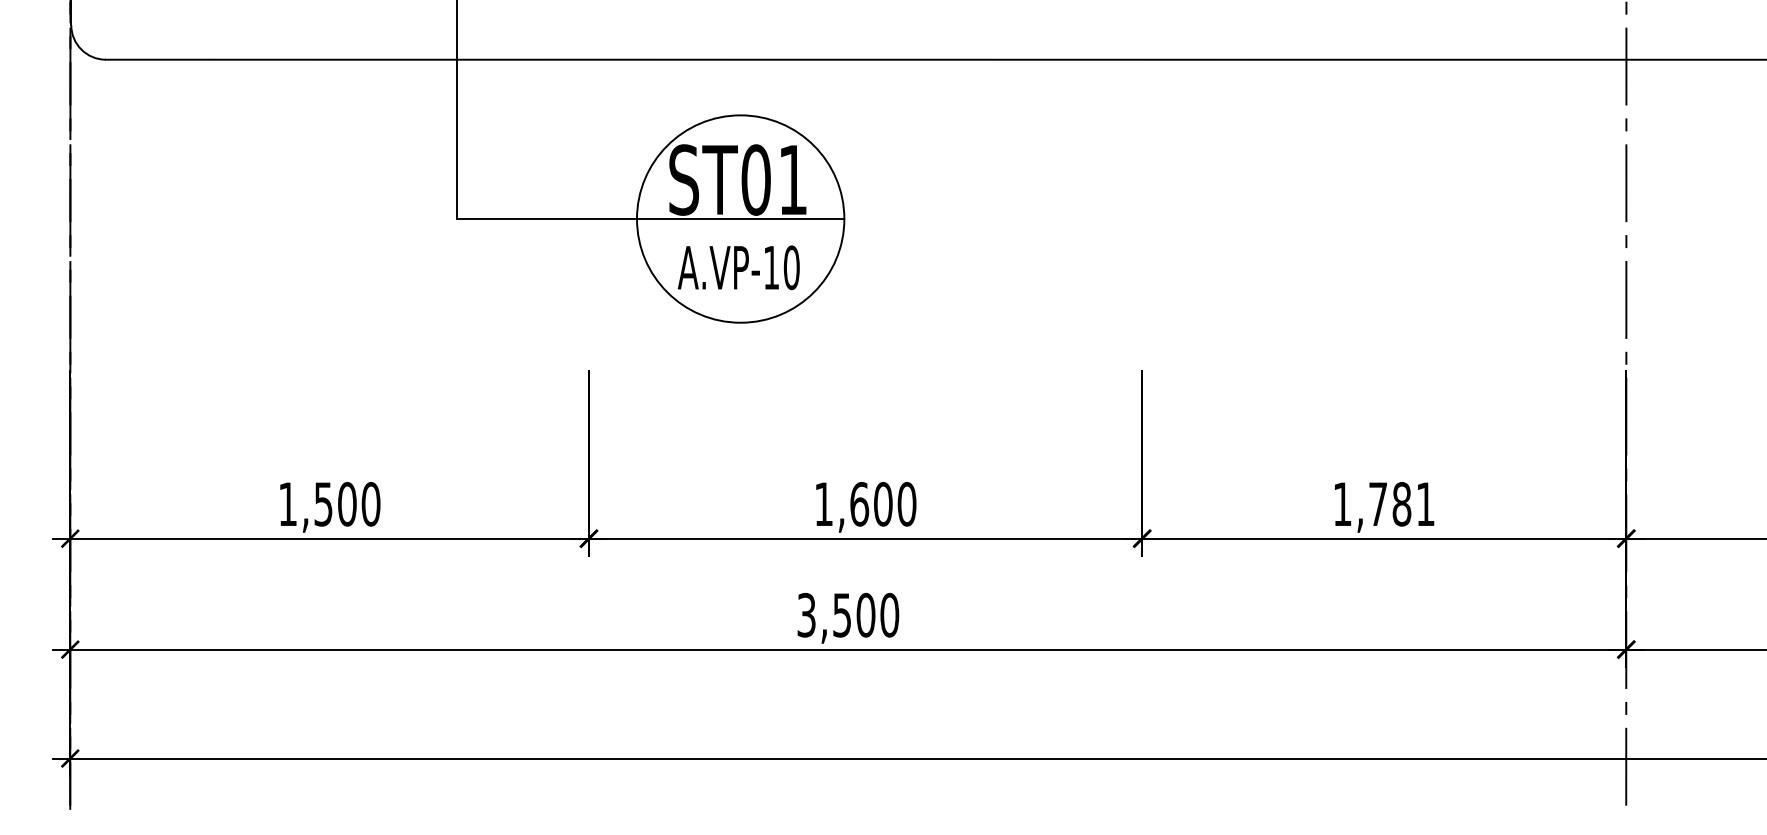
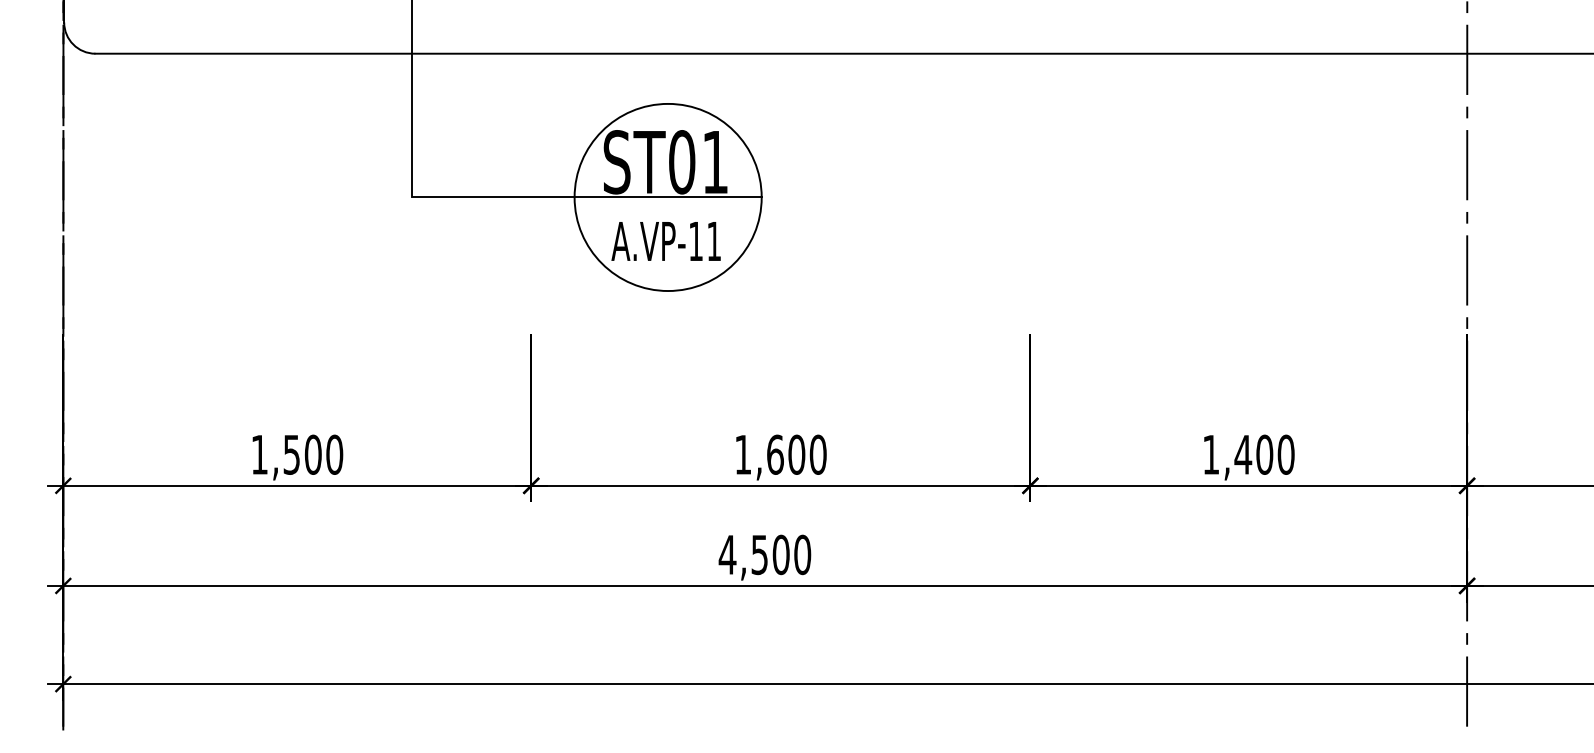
text: (791, 267) -> (713, 241), A.VP-10 -> A.VP-11
text: (1401, 504) -> (1264, 454), 1,781 -> 1,400
text: (806, 614) -> (727, 554), 3,500 -> 4,500

